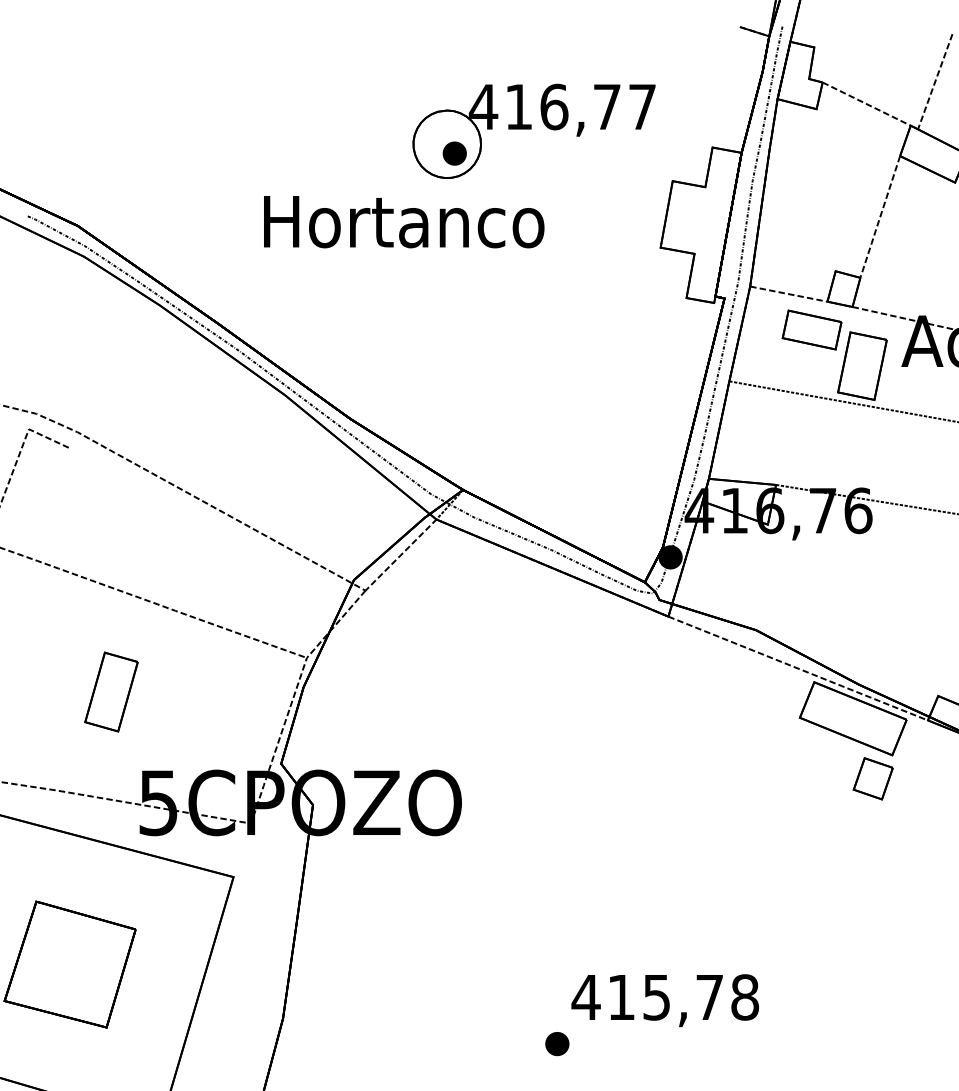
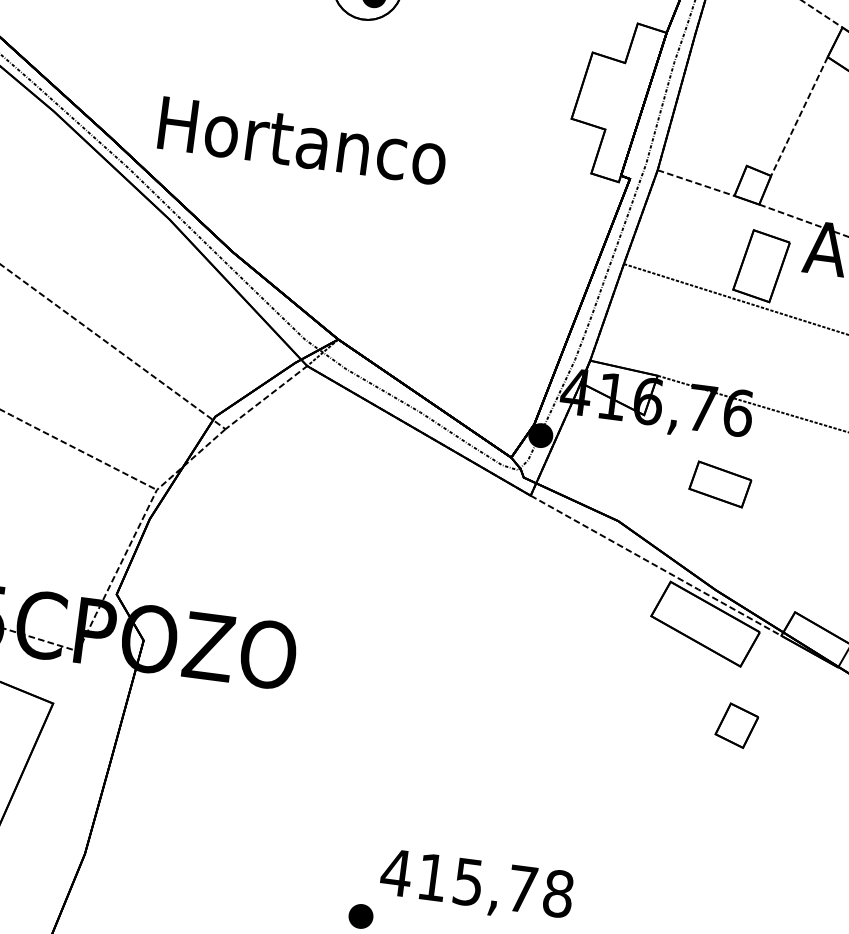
text: (404, 222) -> (303, 141), moved
part: (811, 329) -> (719, 483), moved
part: (872, 778) -> (736, 725), moved

